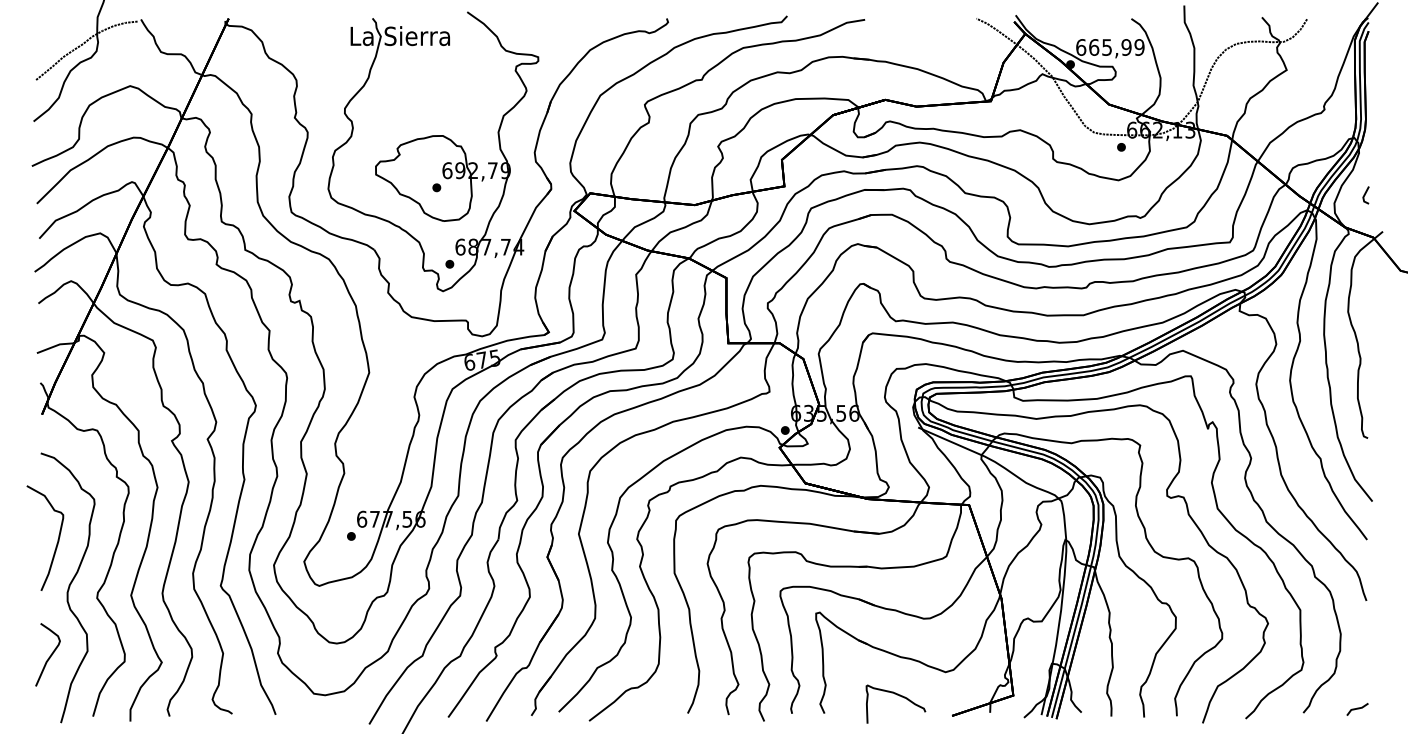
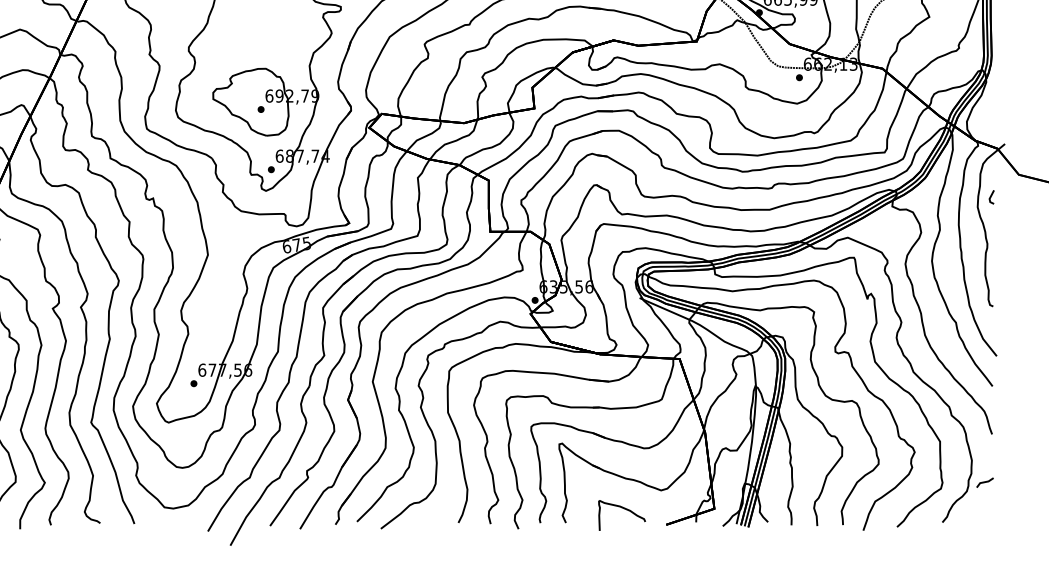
line: (1365, 195) -> (991, 197), moved
line: (1357, 709) -> (985, 482), moved

